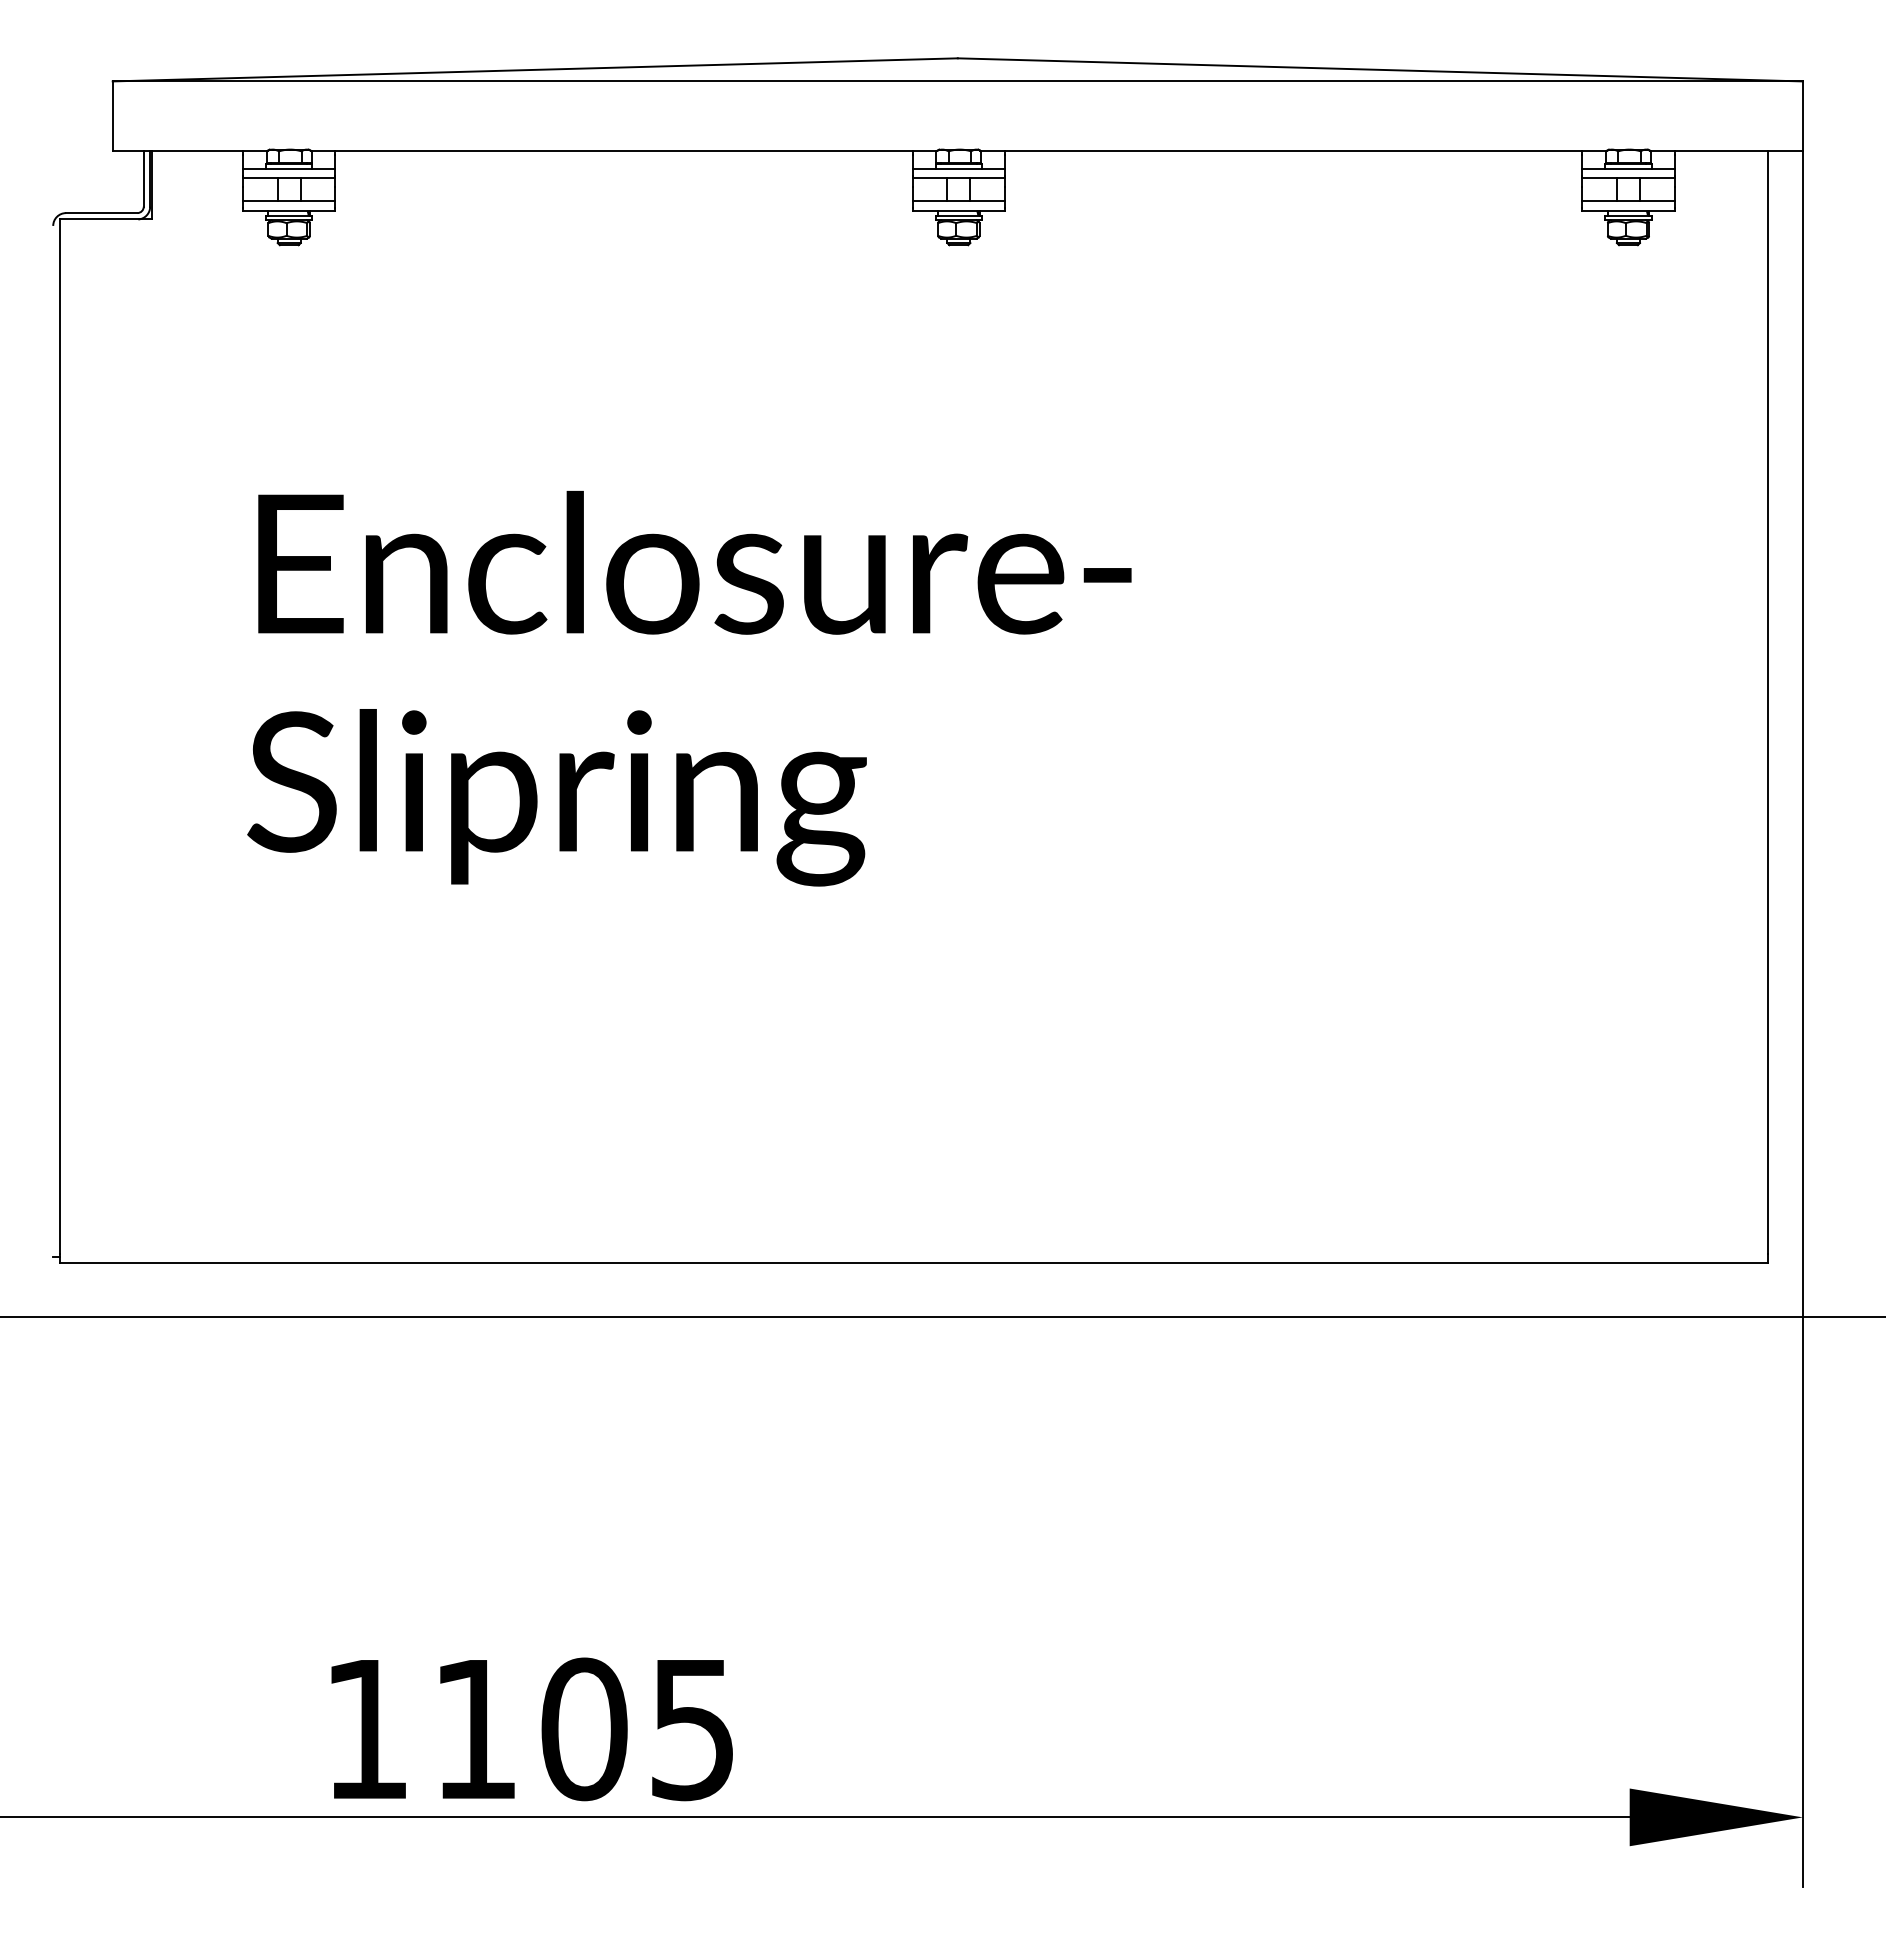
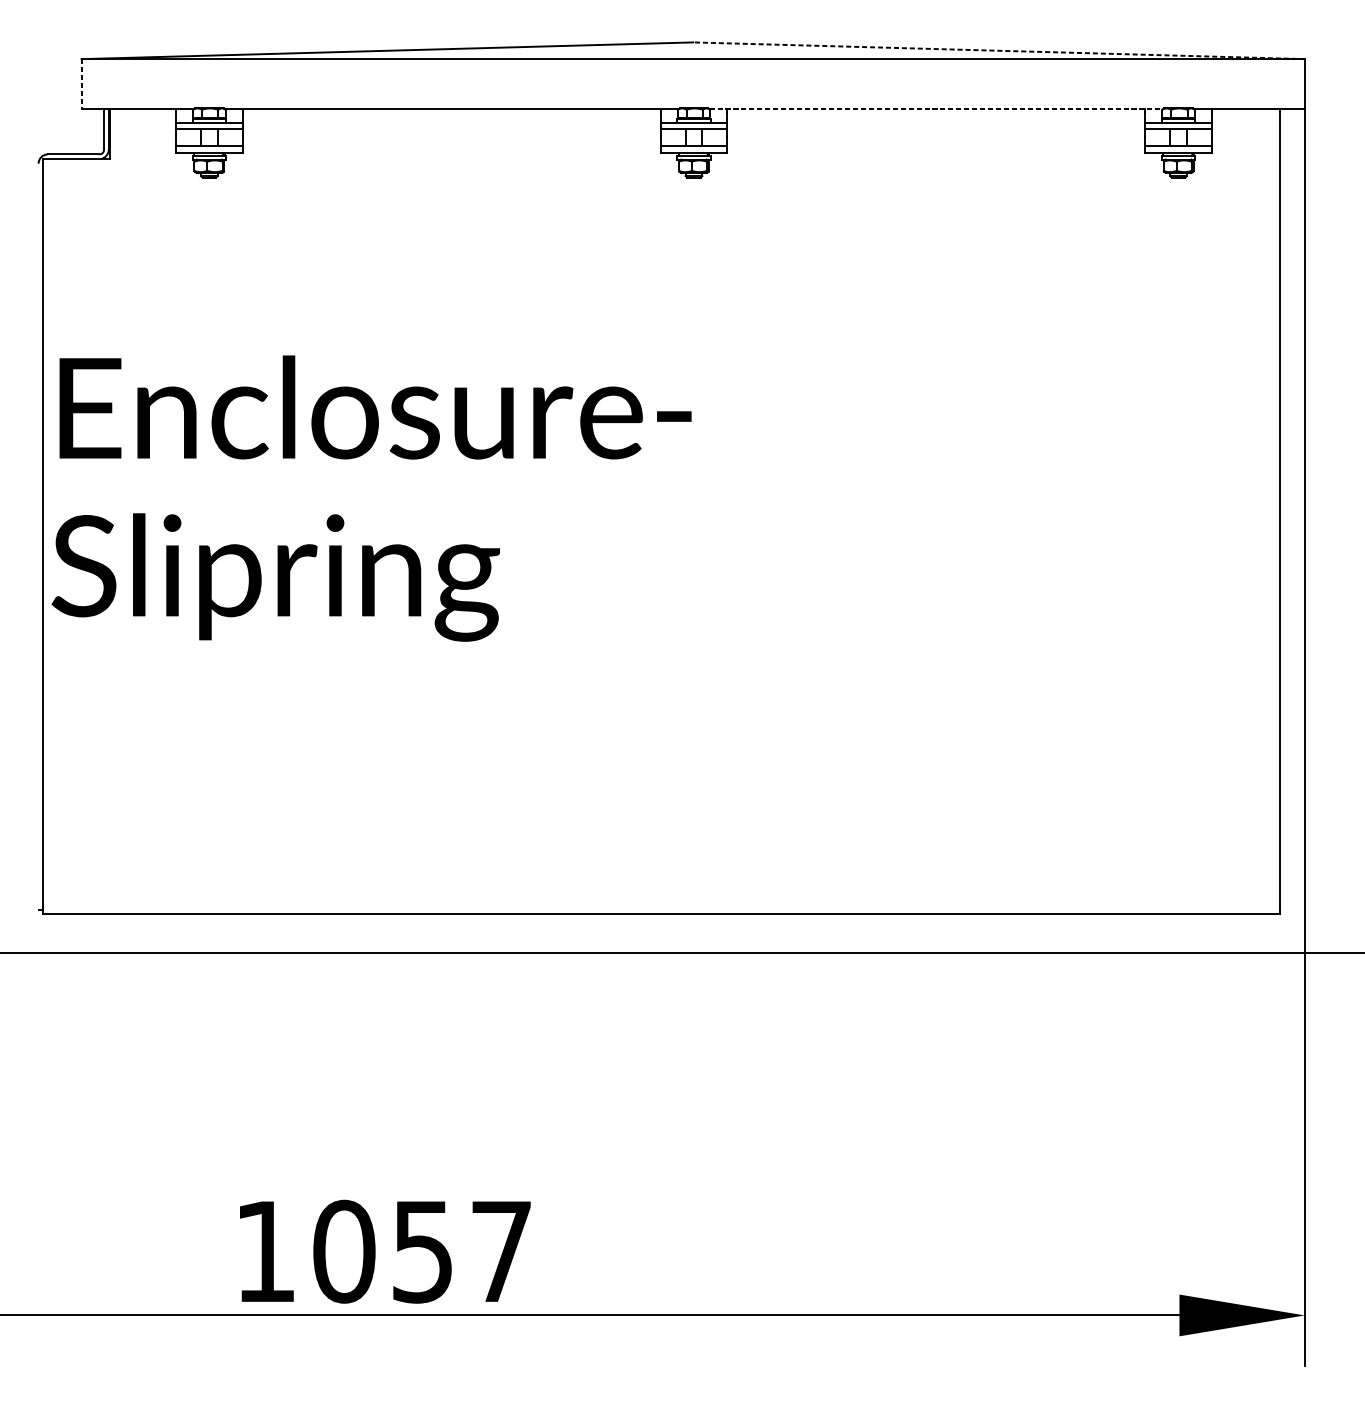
line: (1380, 69) -> (999, 50), solid -> dashed
line: (112, 116) -> (81, 84), solid -> dashed
line: (1294, 150) -> (936, 109), solid -> dashed
text: (689, 688) -> (371, 498), moved
text: (582, 1729) -> (421, 1251), 1105 -> 1057

